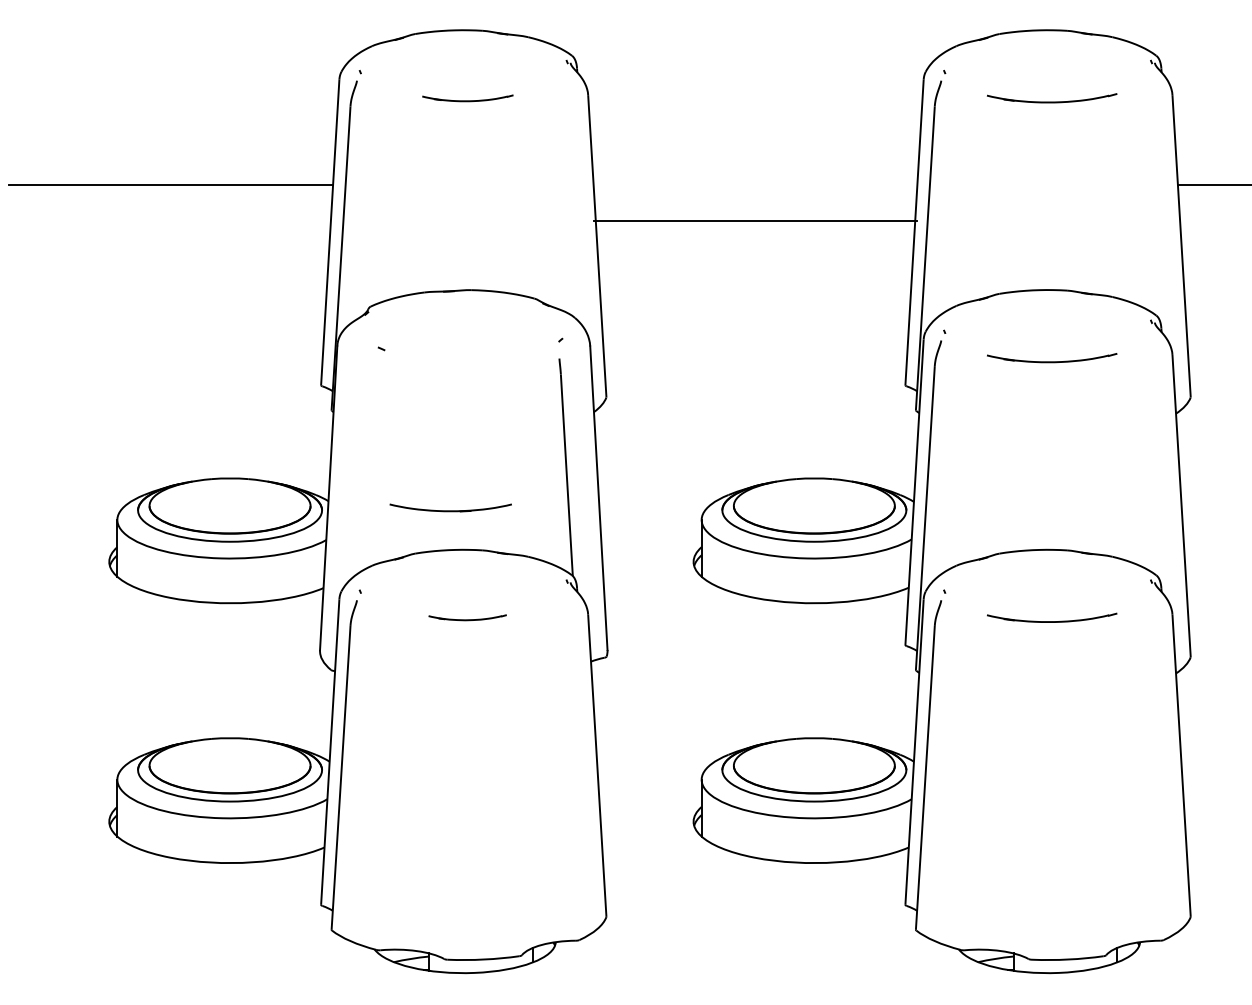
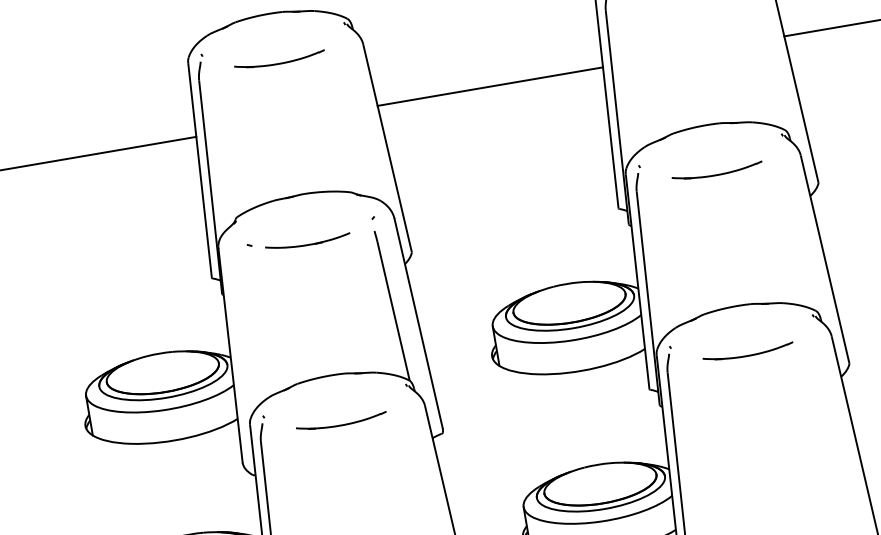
part: (467, 98) -> (279, 60), size x1.43
line: (755, 220) -> (490, 86), moved
part: (450, 507) -> (307, 242), moved
part: (467, 617) -> (341, 422), size x1.67

